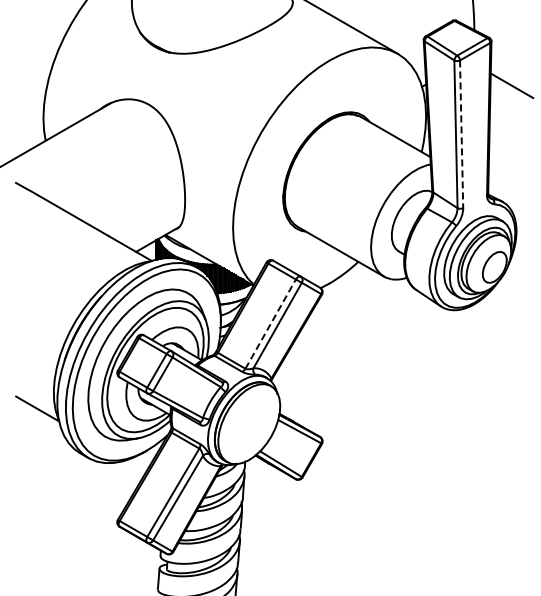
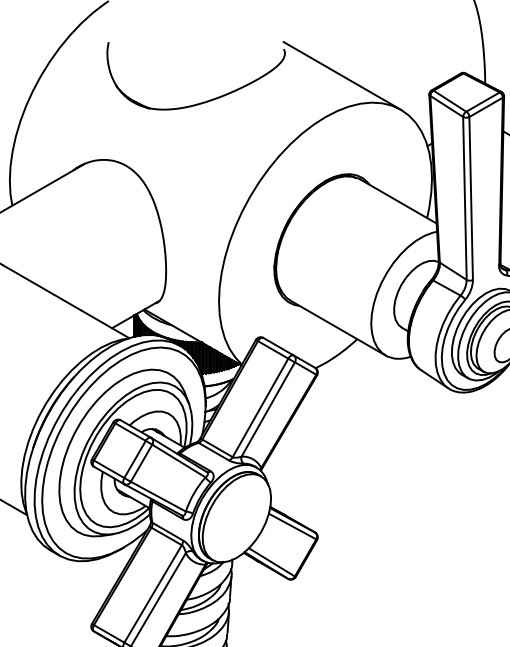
line: (461, 134) -> (471, 198), dashed -> solid
line: (270, 323) -> (260, 407), dashed -> solid

